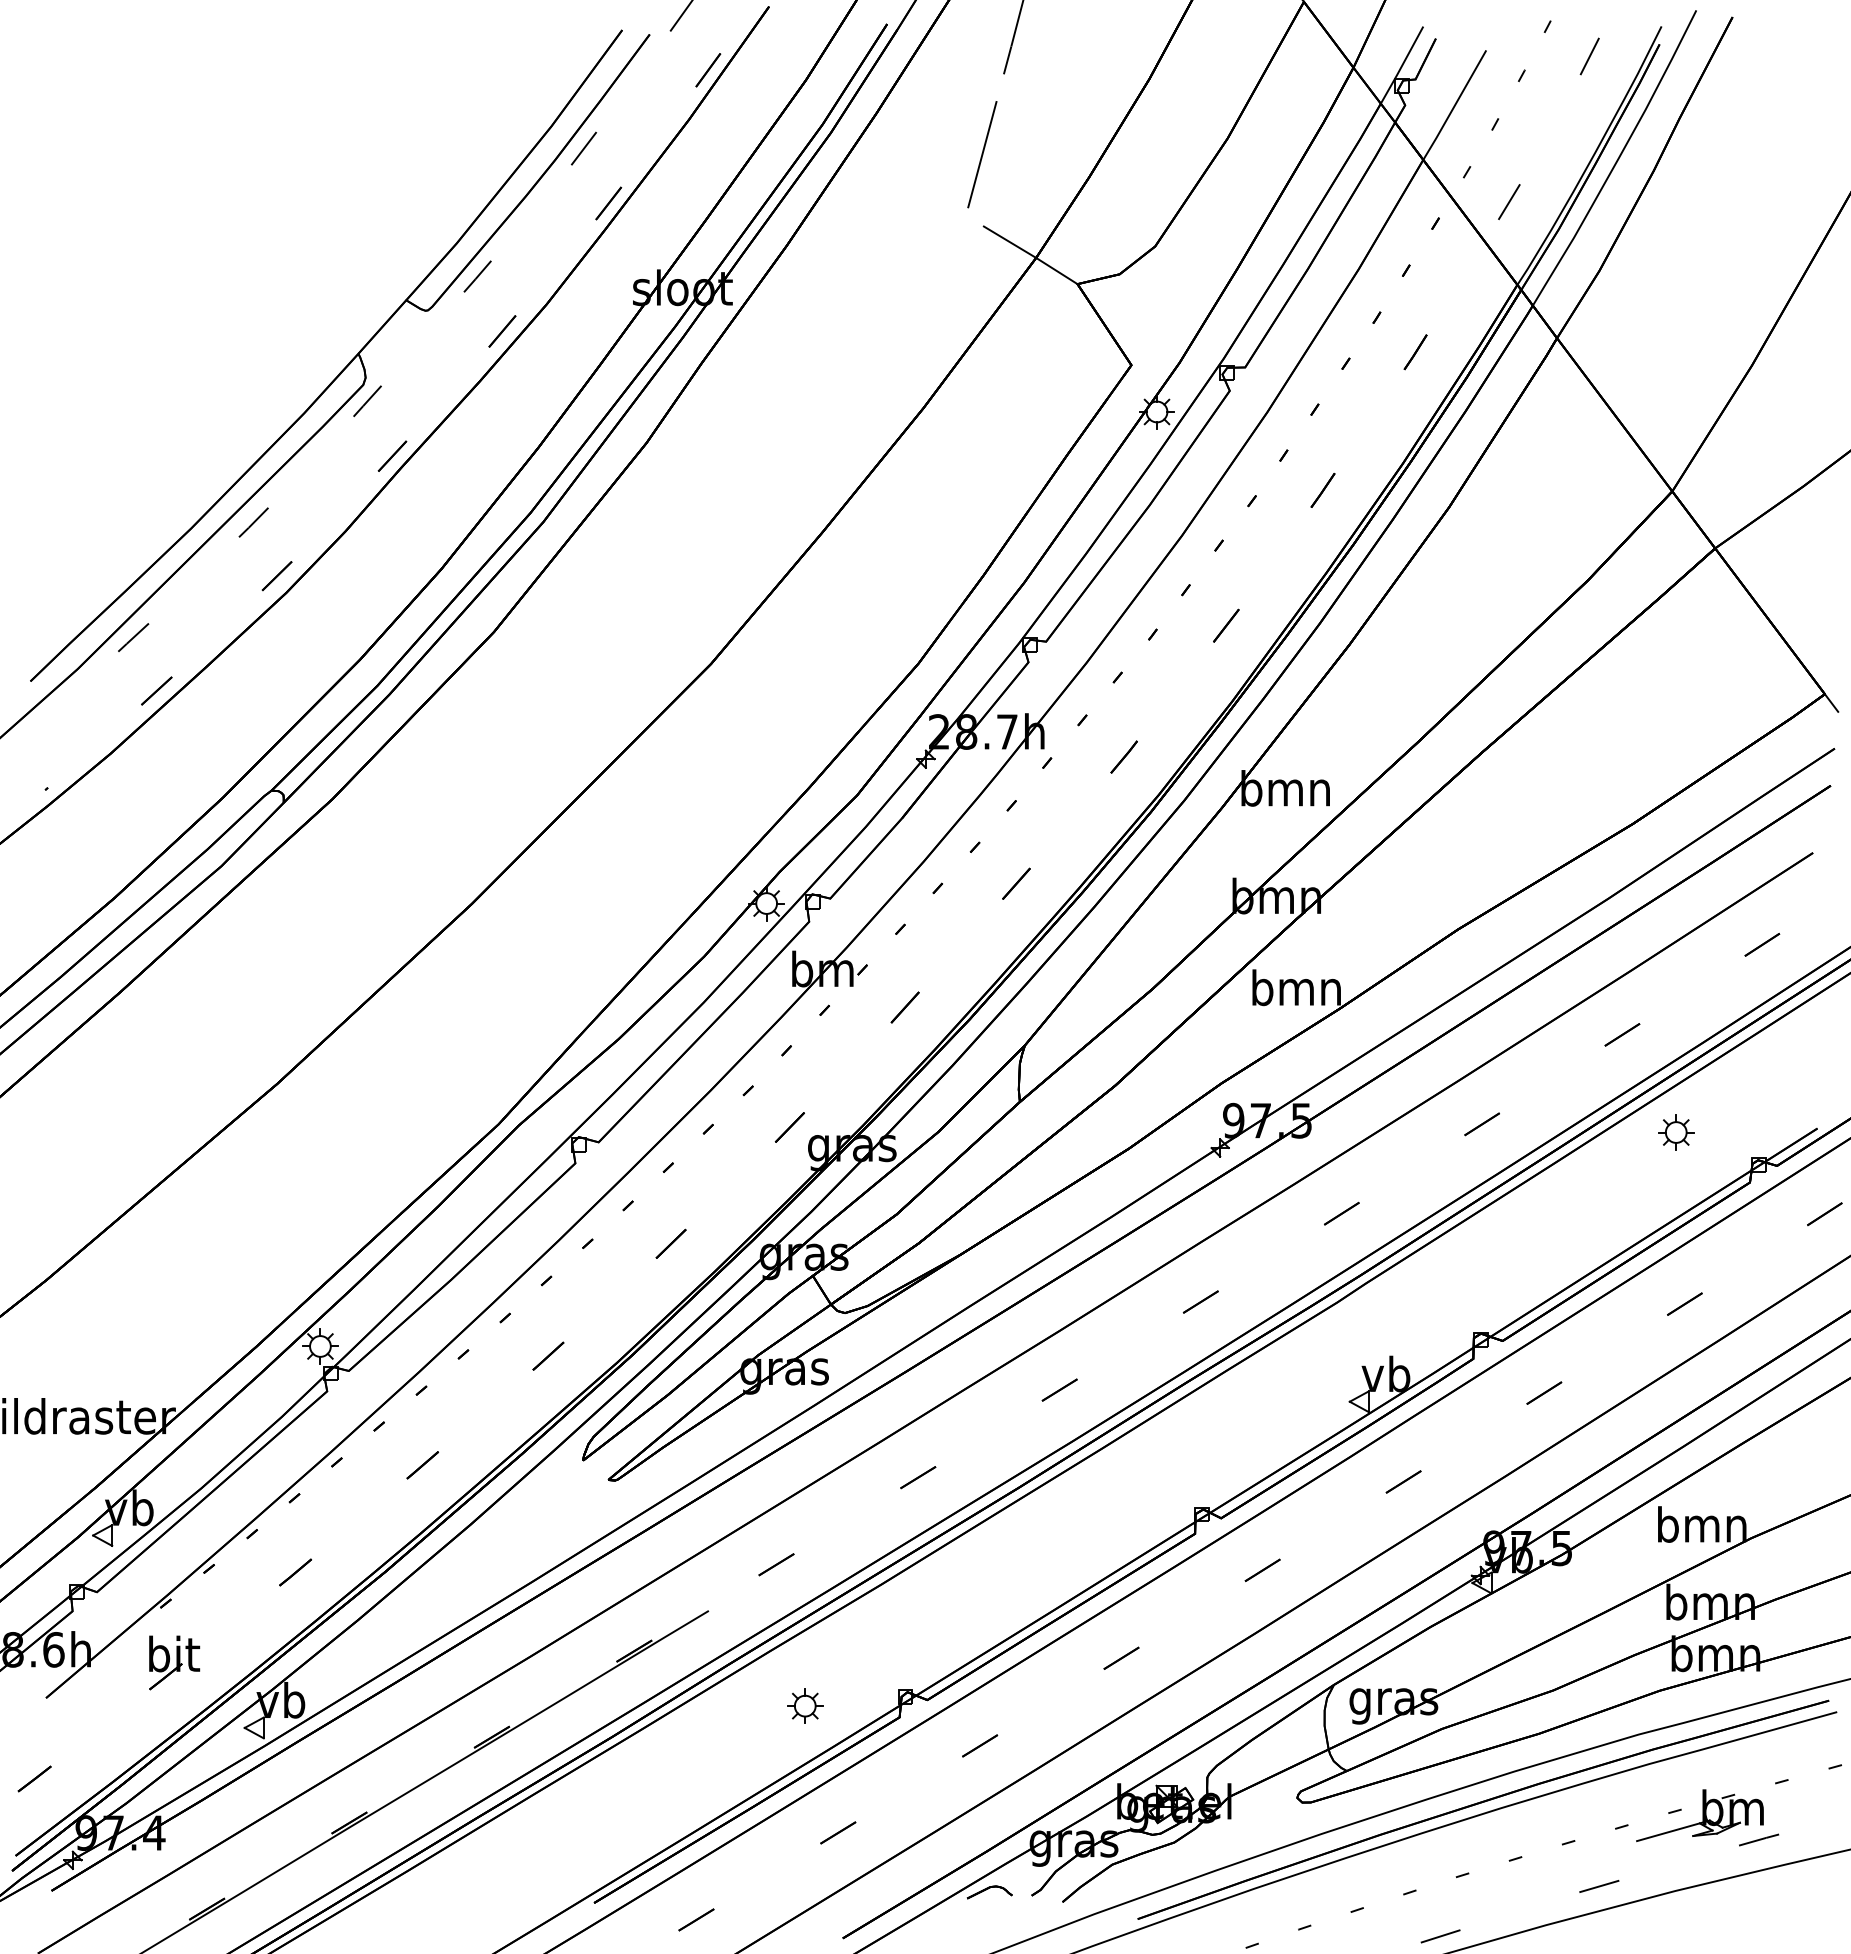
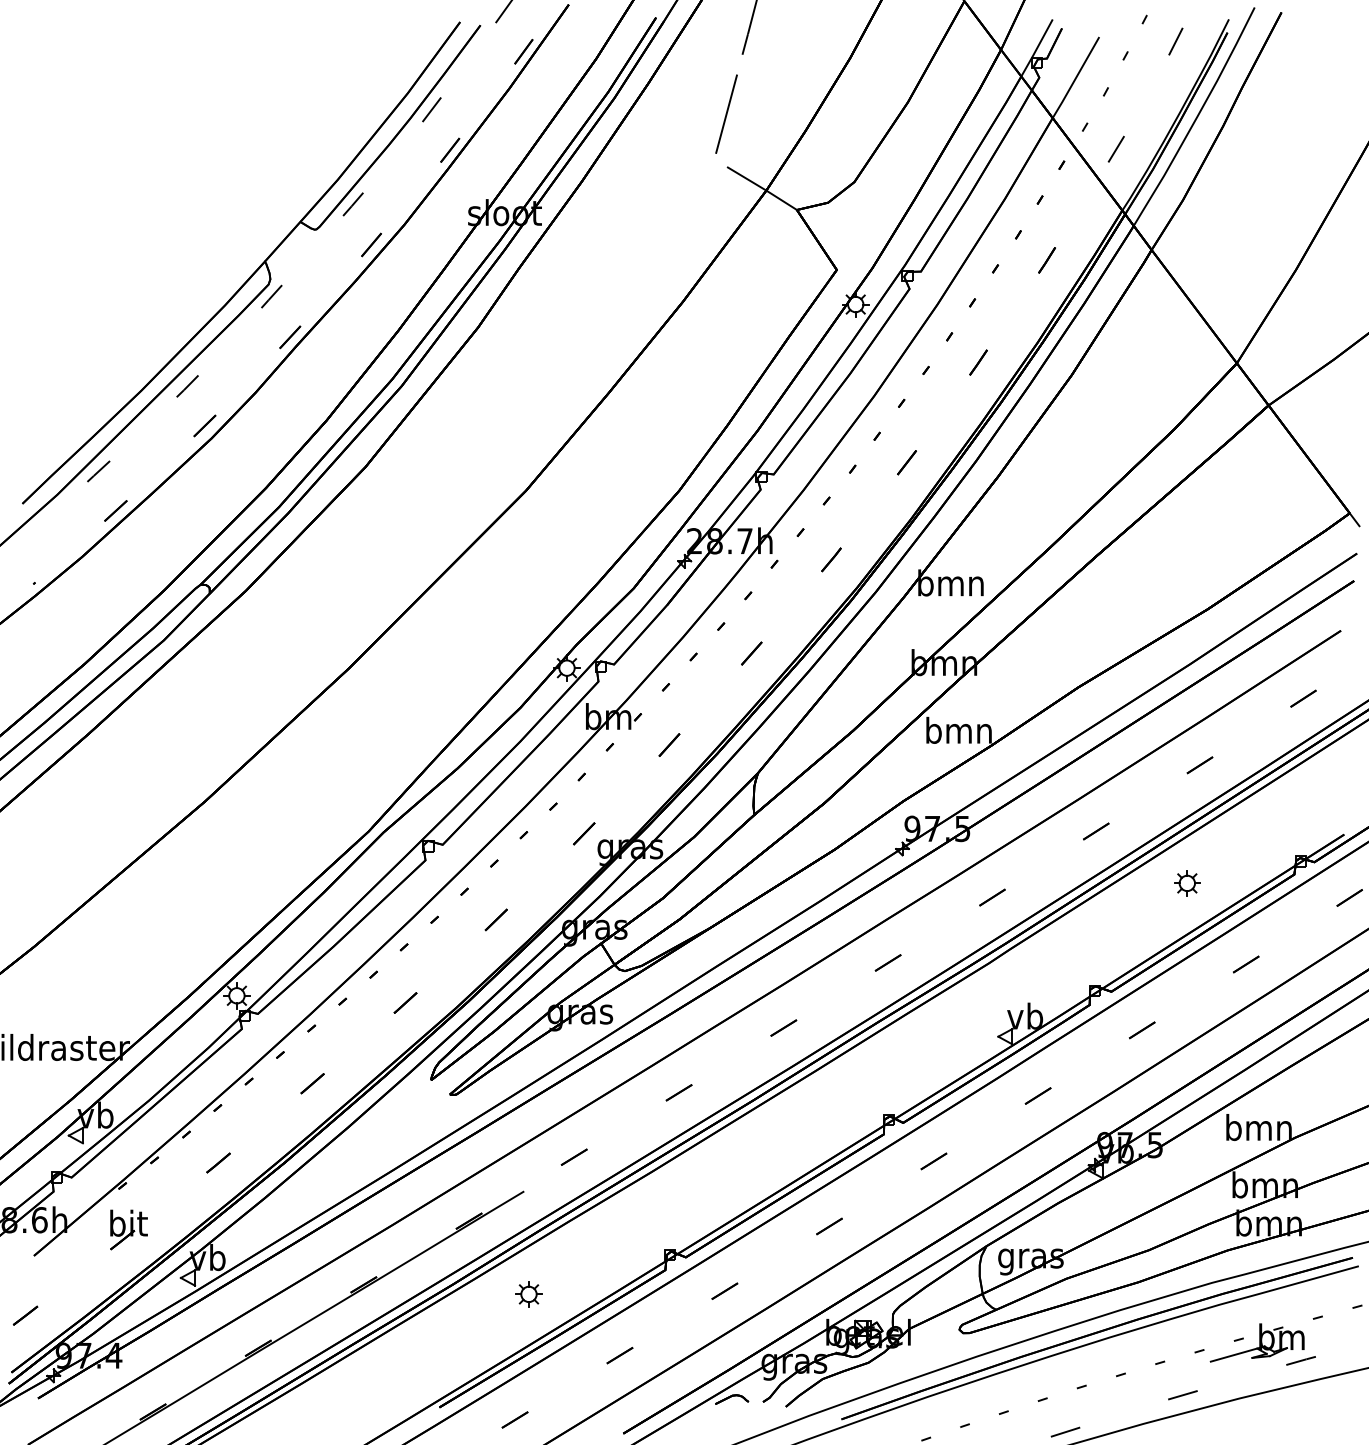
part: (1676, 1132) -> (1187, 883), moved
part: (805, 1705) -> (529, 1293), moved

